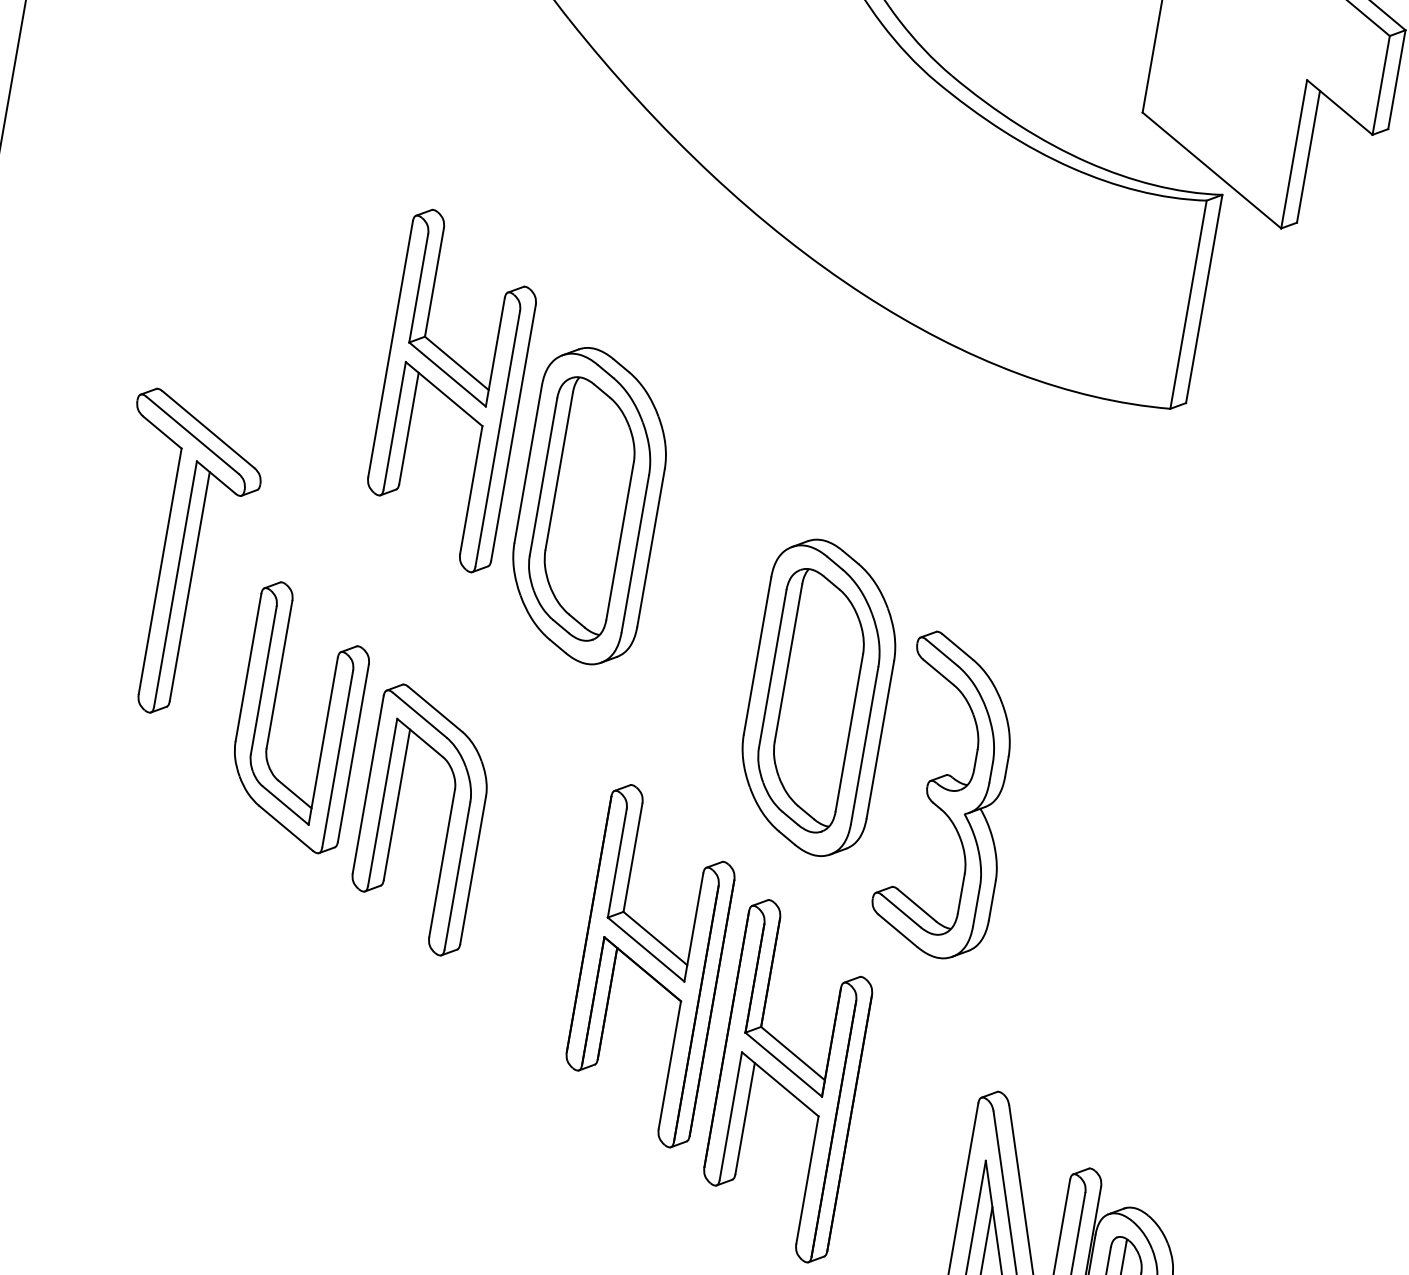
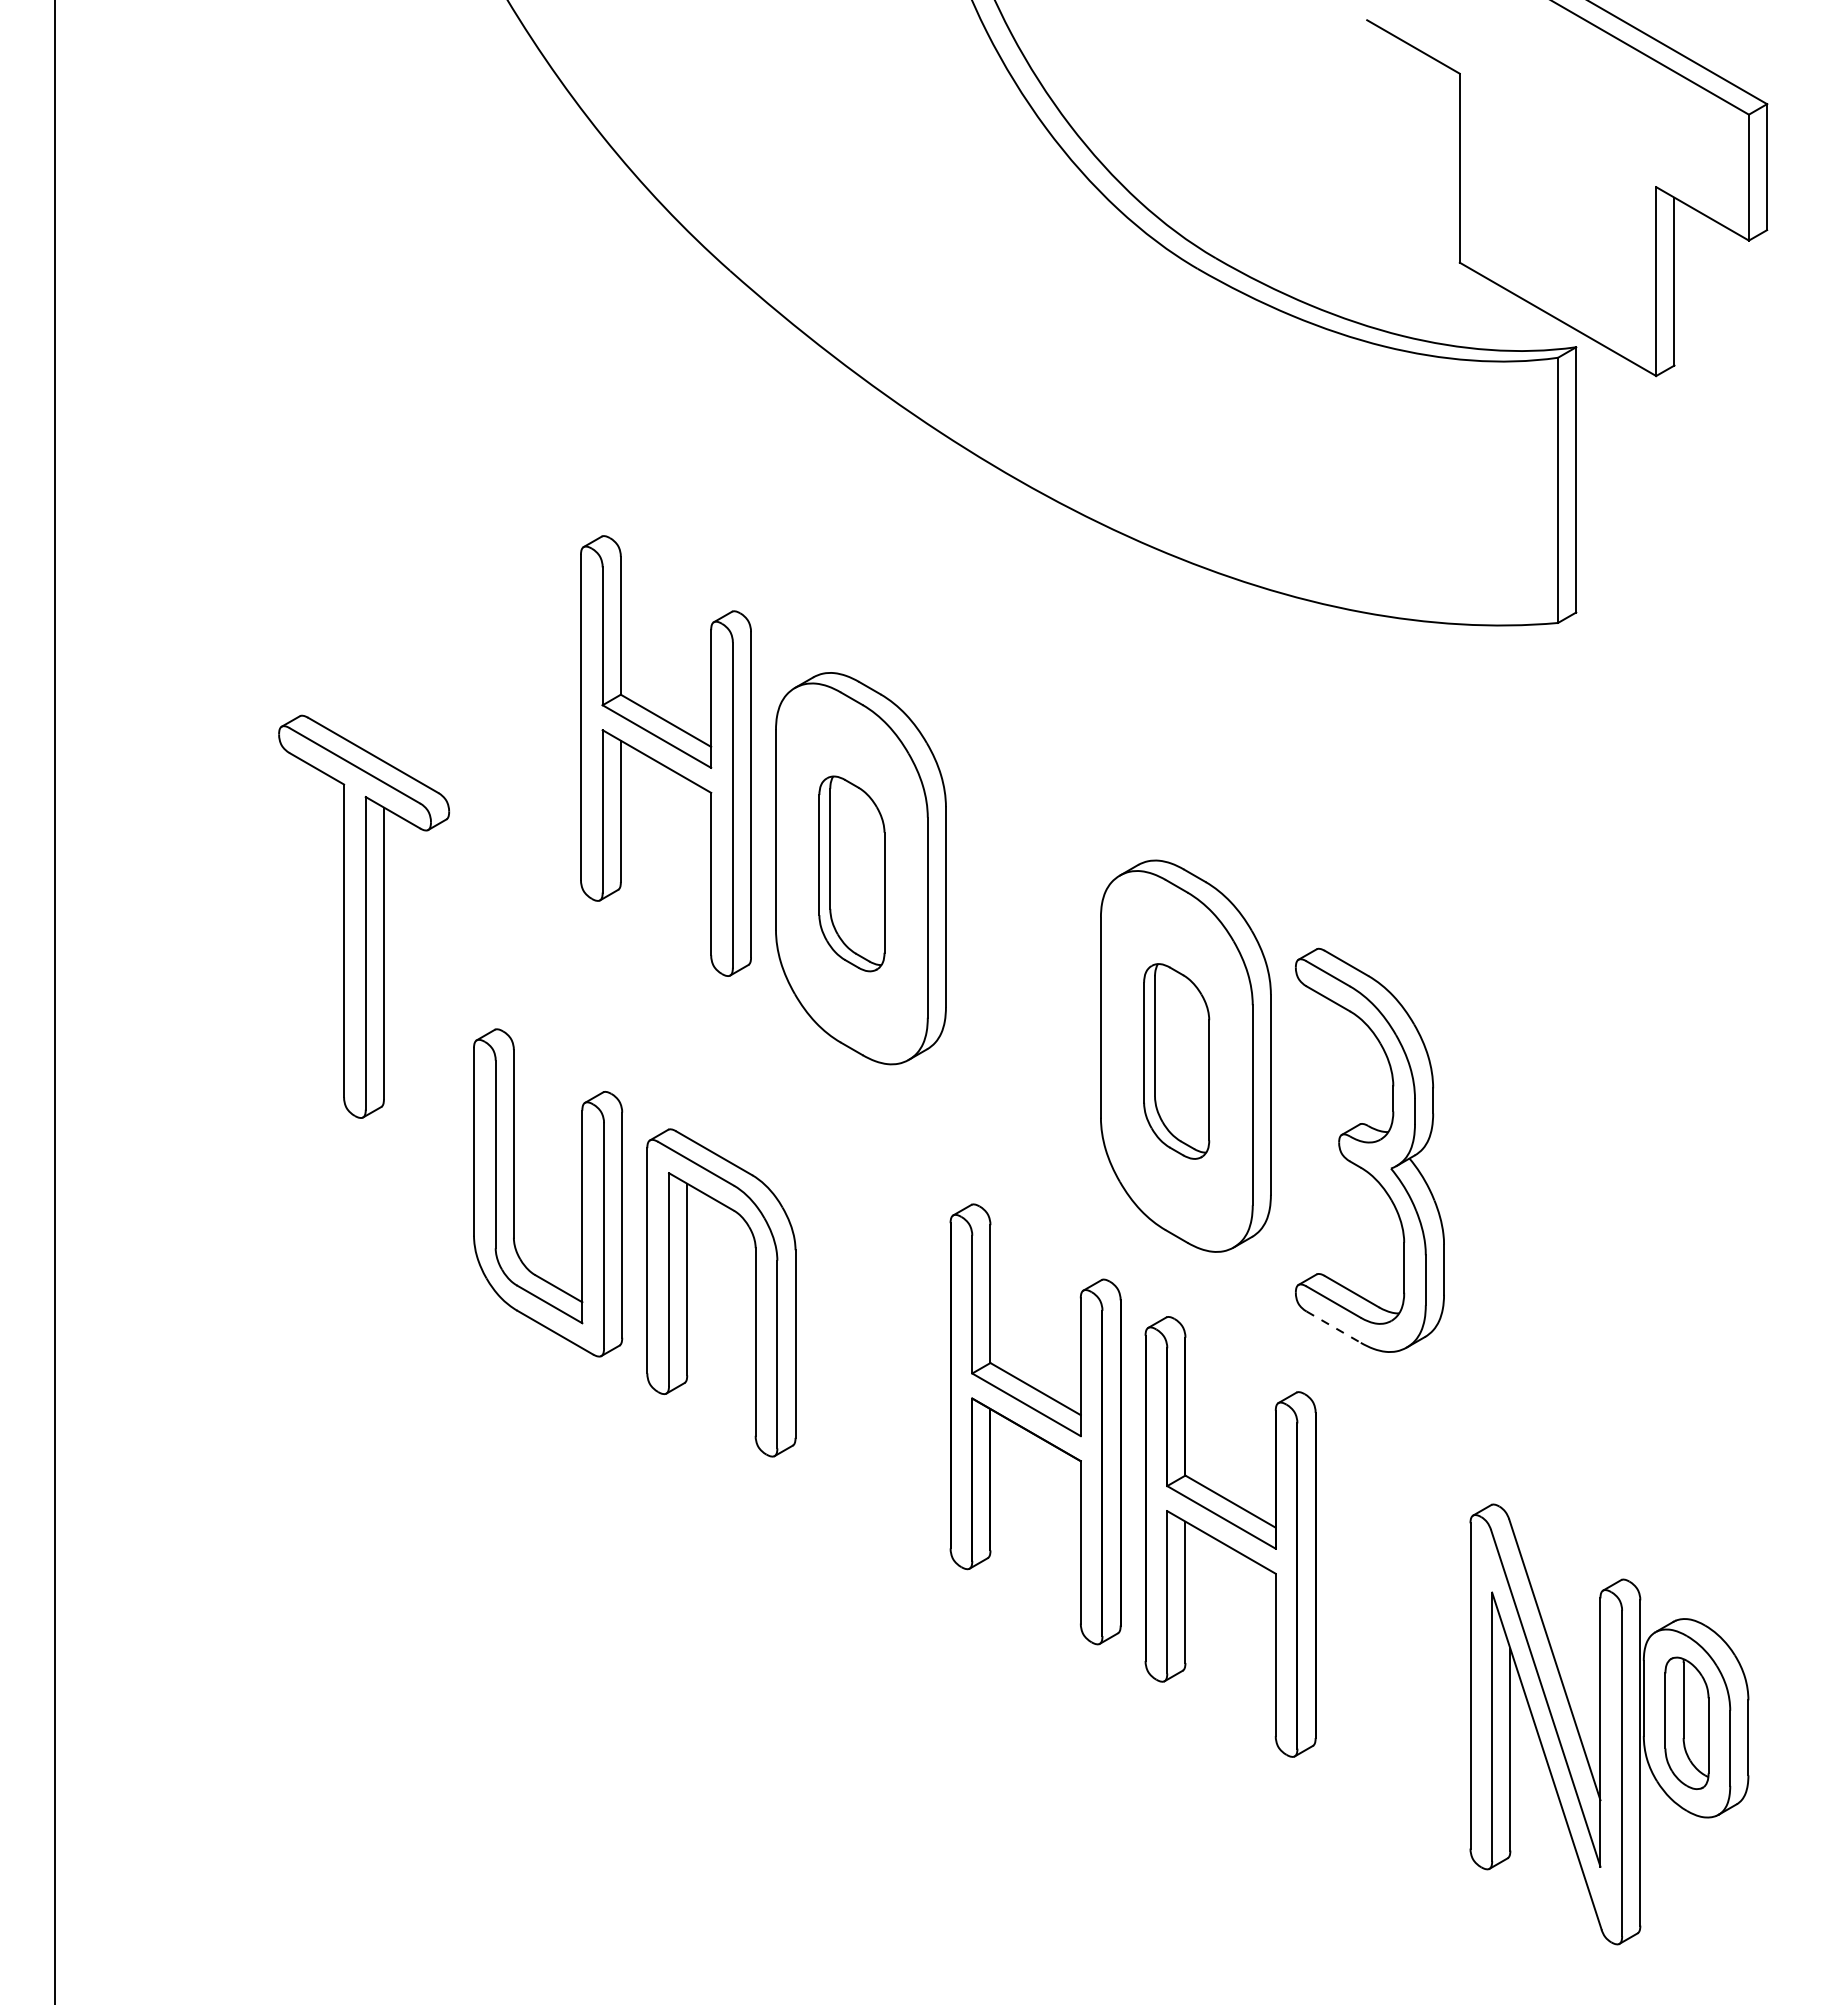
part: (581, 508) -> (851, 873), size x0.6
part: (179, 554) -> (364, 916), moved
part: (810, 700) -> (1176, 1061), size x0.6
line: (898, 931) -> (1334, 1327), solid -> dashed

